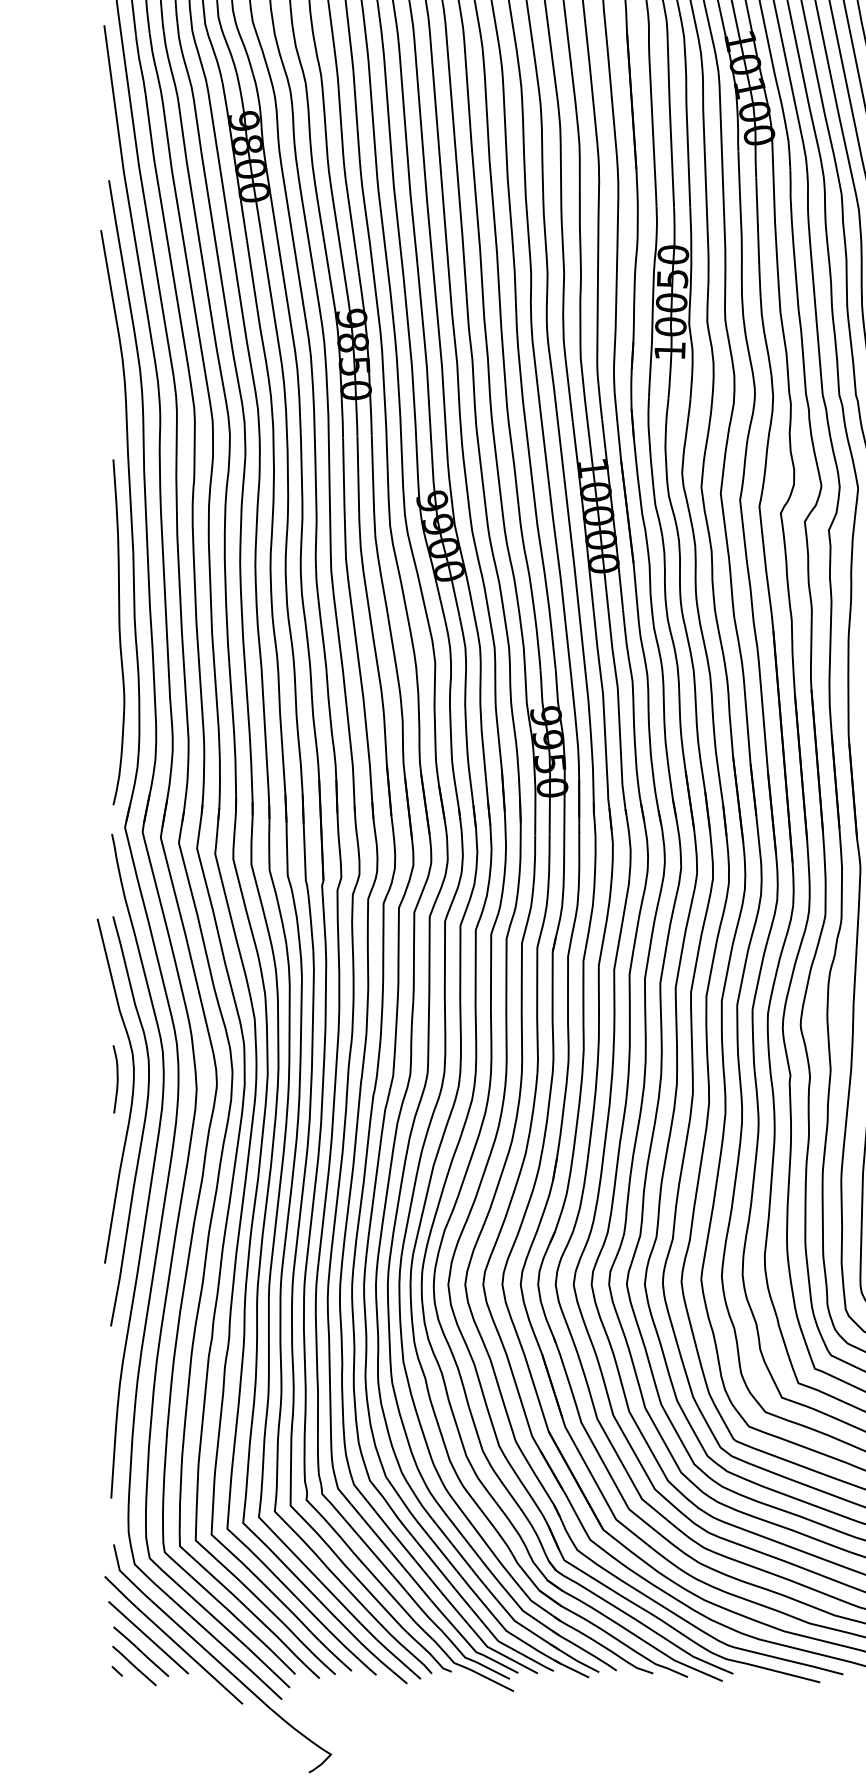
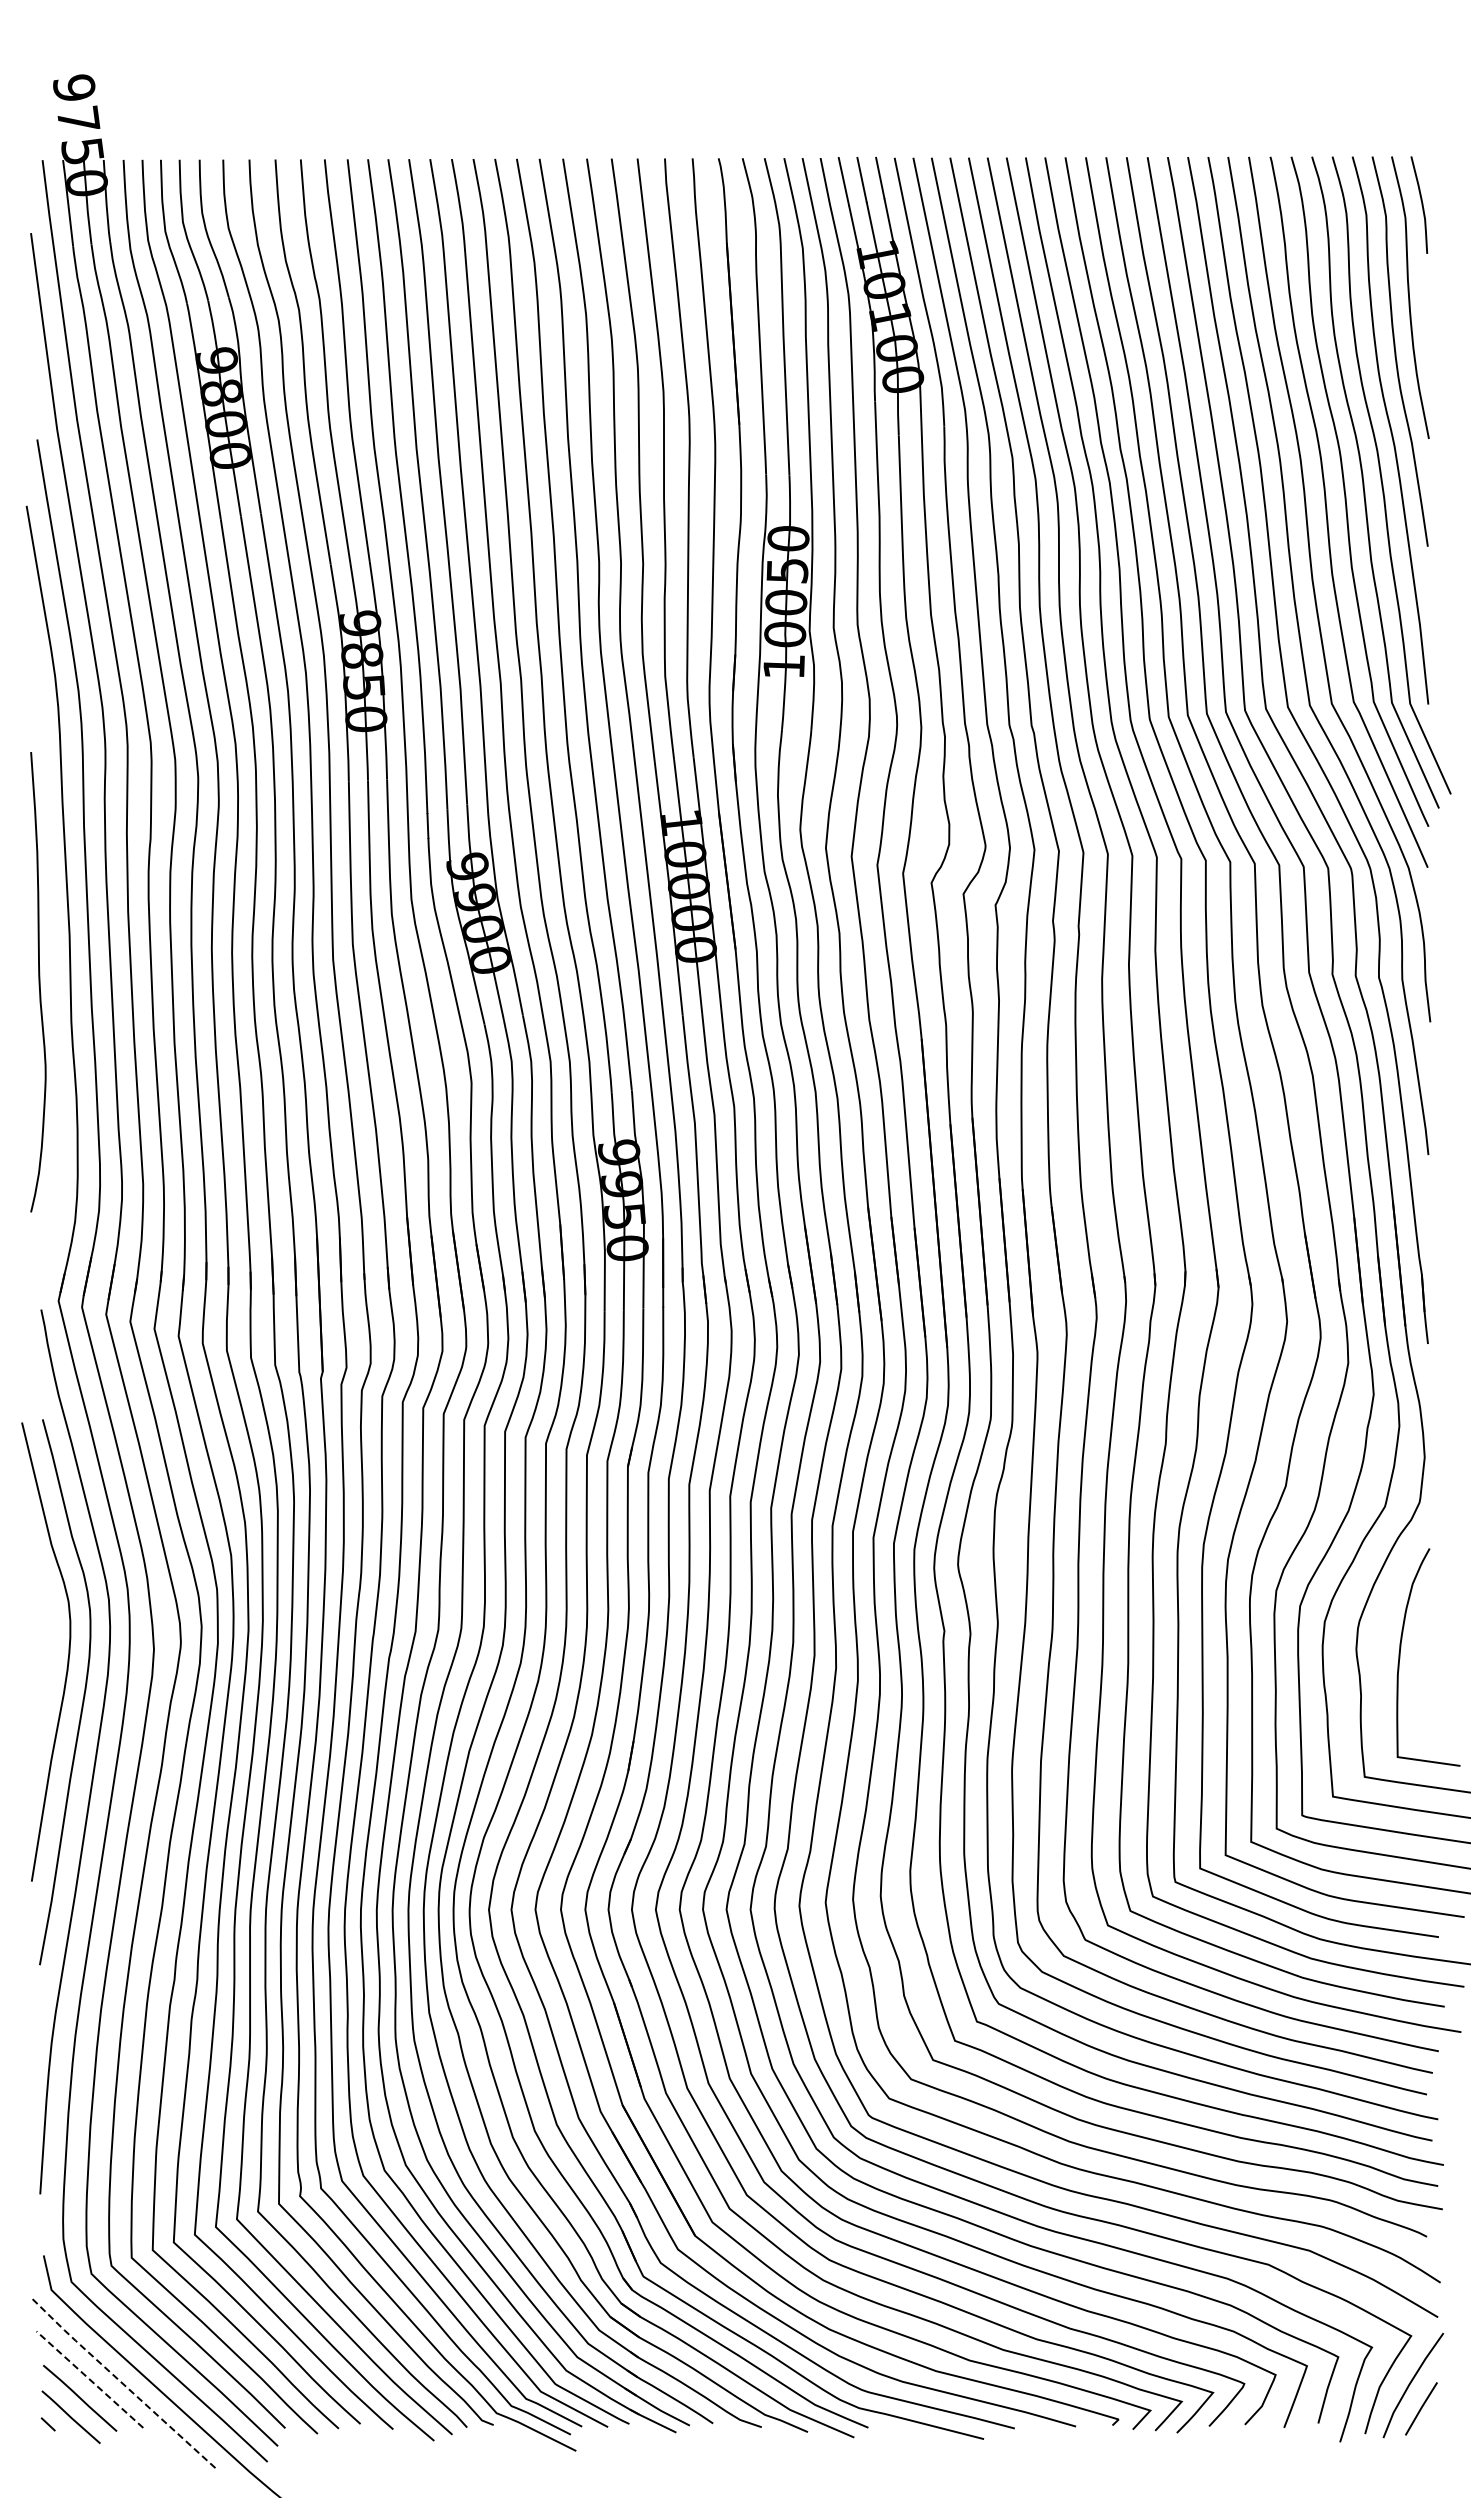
curve: (118, 632) -> (38, 982), moved
curve: (116, 1077) -> (47, 1634), removed
line: (148, 1637) -> (89, 2379), solid -> dashed
line: (173, 1639) -> (122, 2382), solid -> dashed

